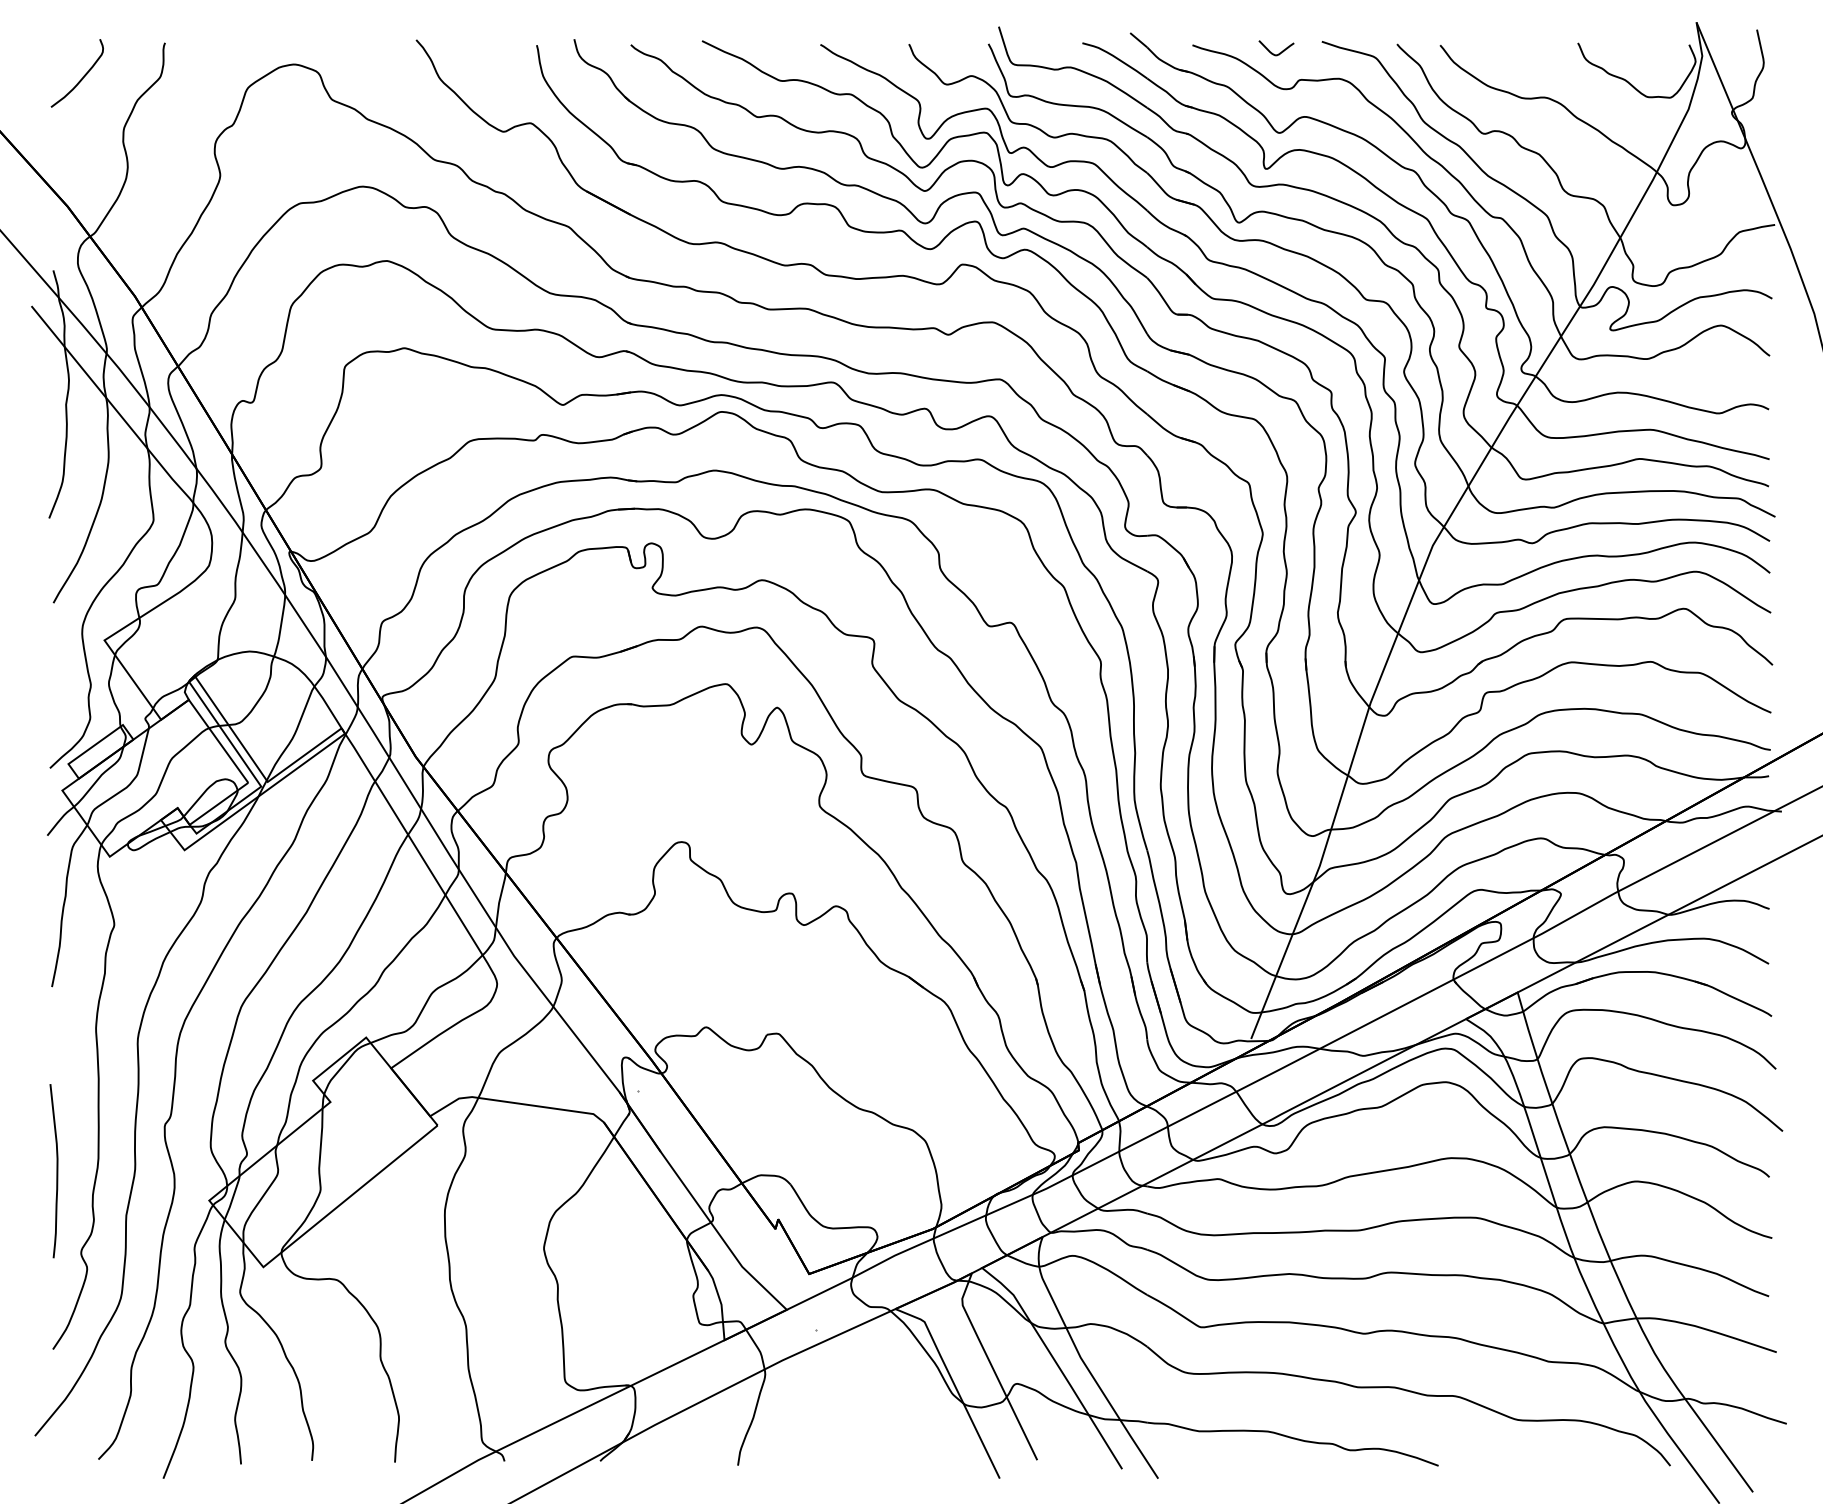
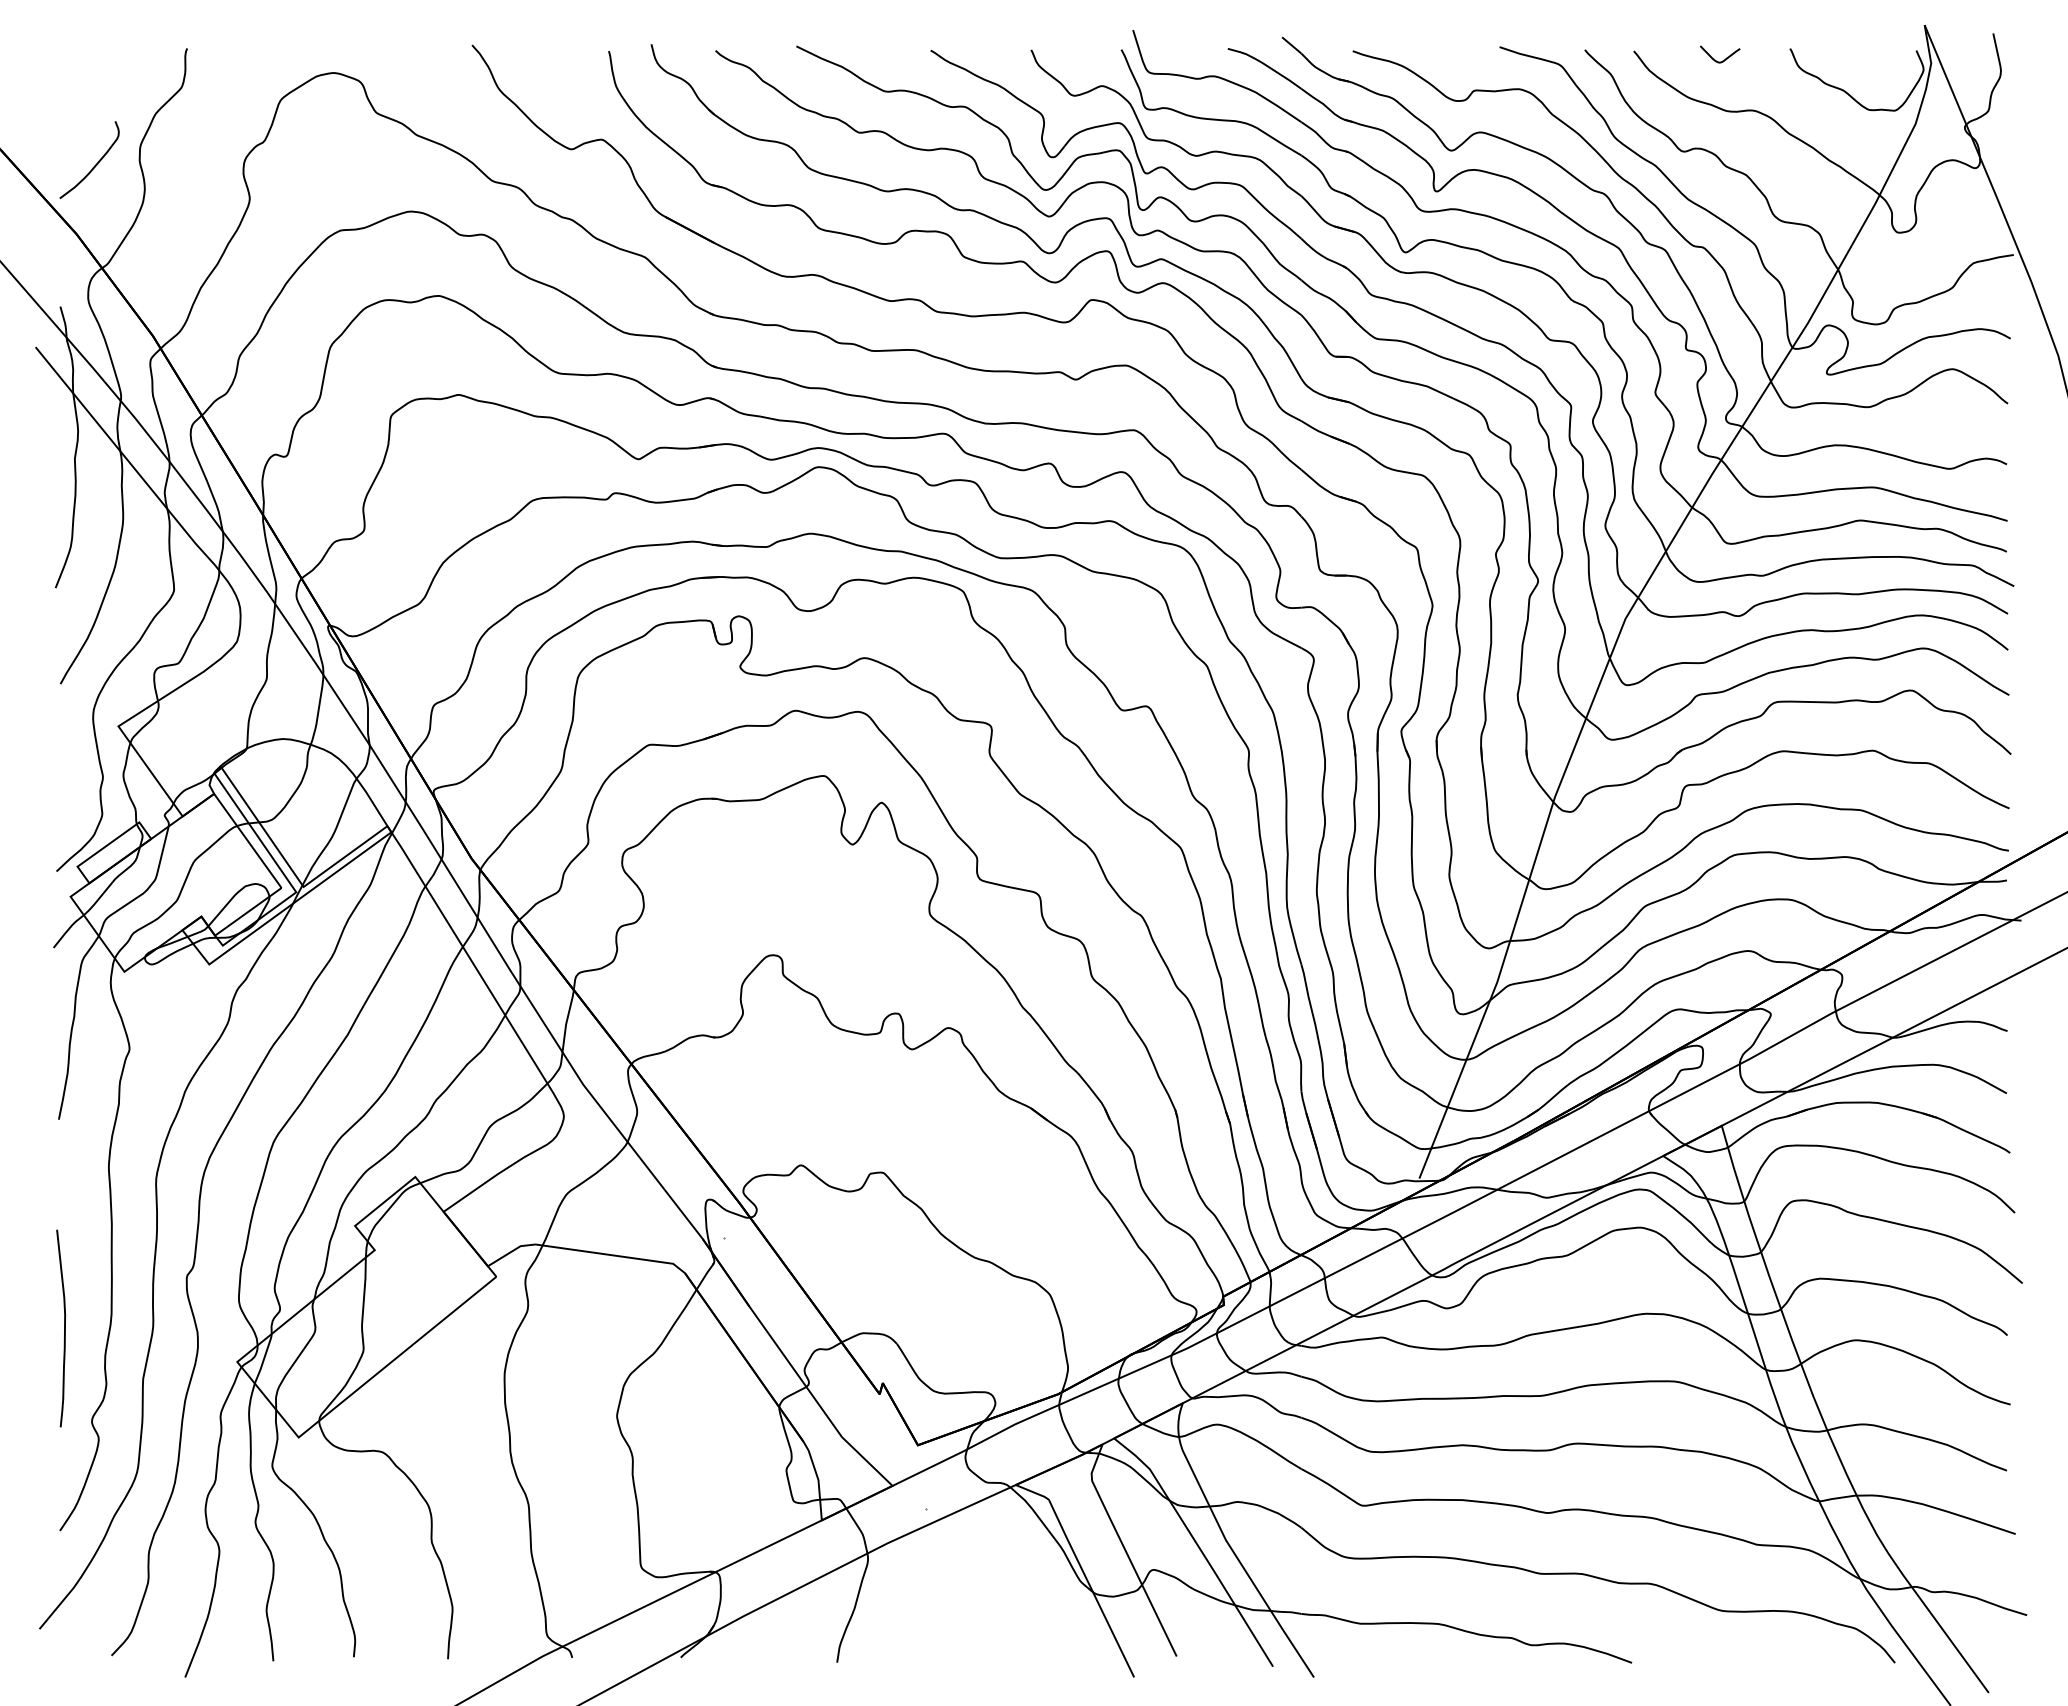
curve: (1272, 52) -> (1715, 59), moved
curve: (82, 77) -> (95, 164), moved

